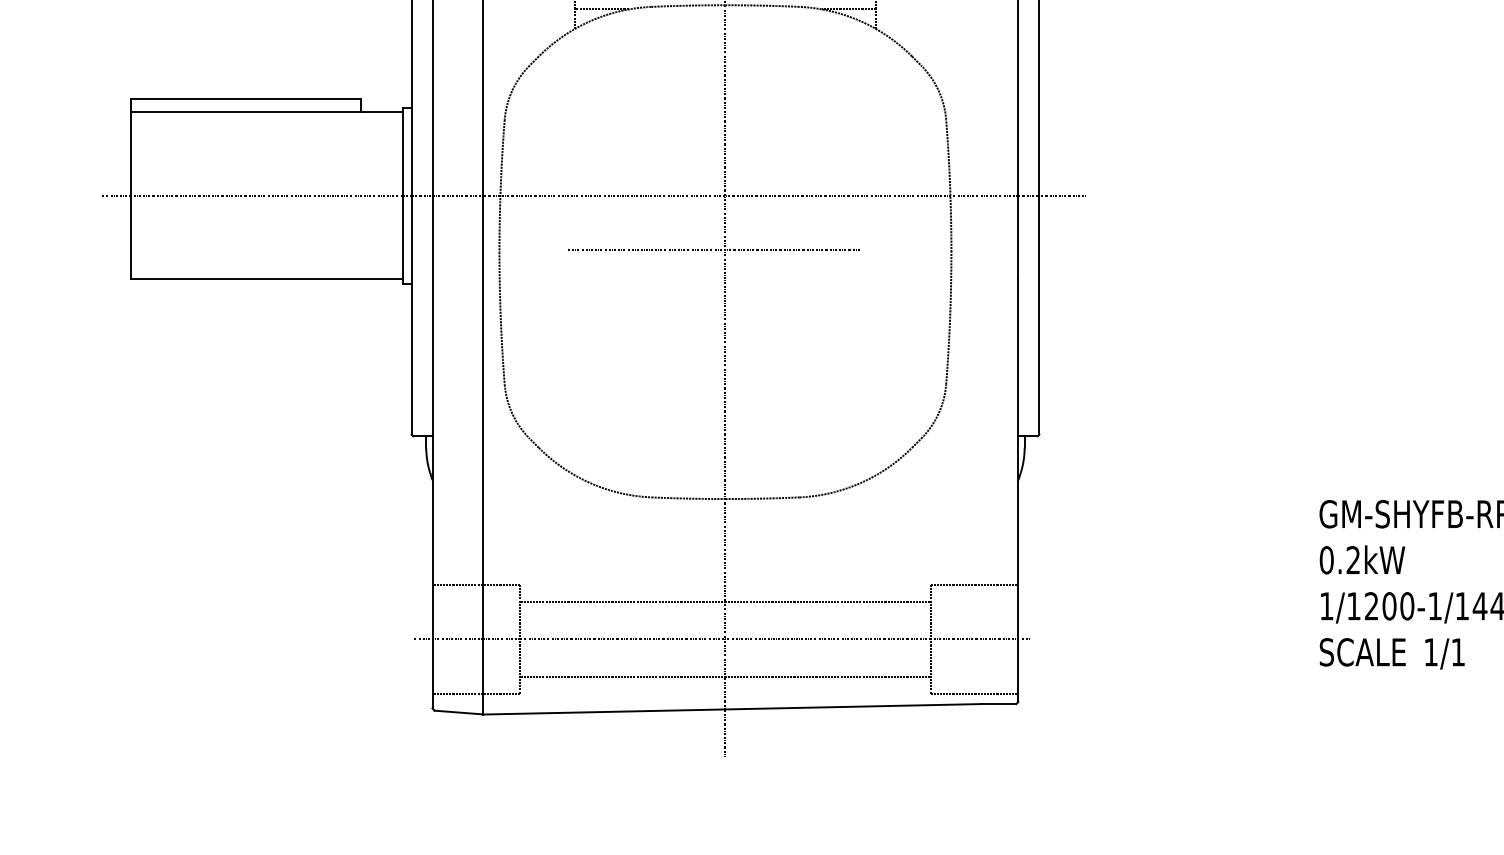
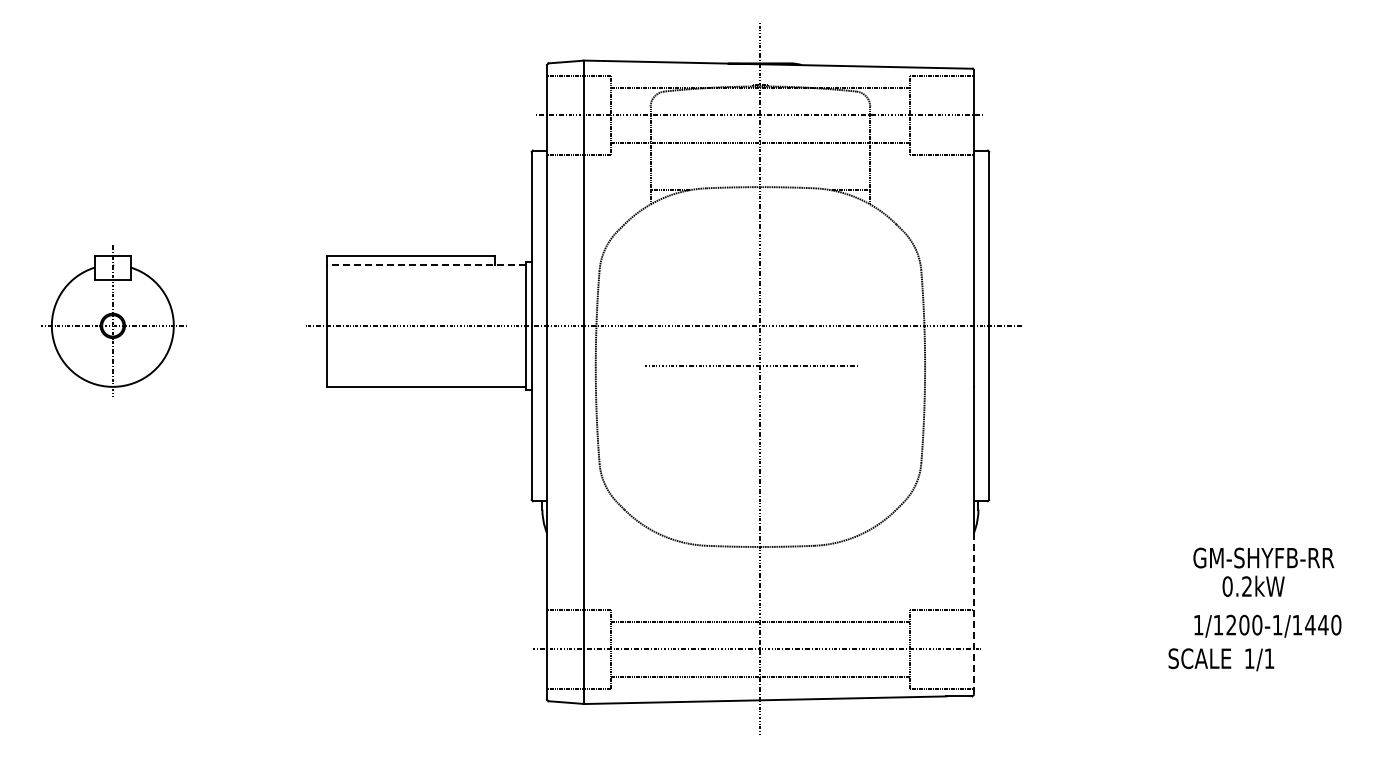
line: (267, 111) -> (426, 264), solid -> dashed
text: (1362, 558) -> (1253, 585), moved
line: (1017, 591) -> (973, 614), solid -> dashed
text: (1392, 653) -> (1221, 659), moved

